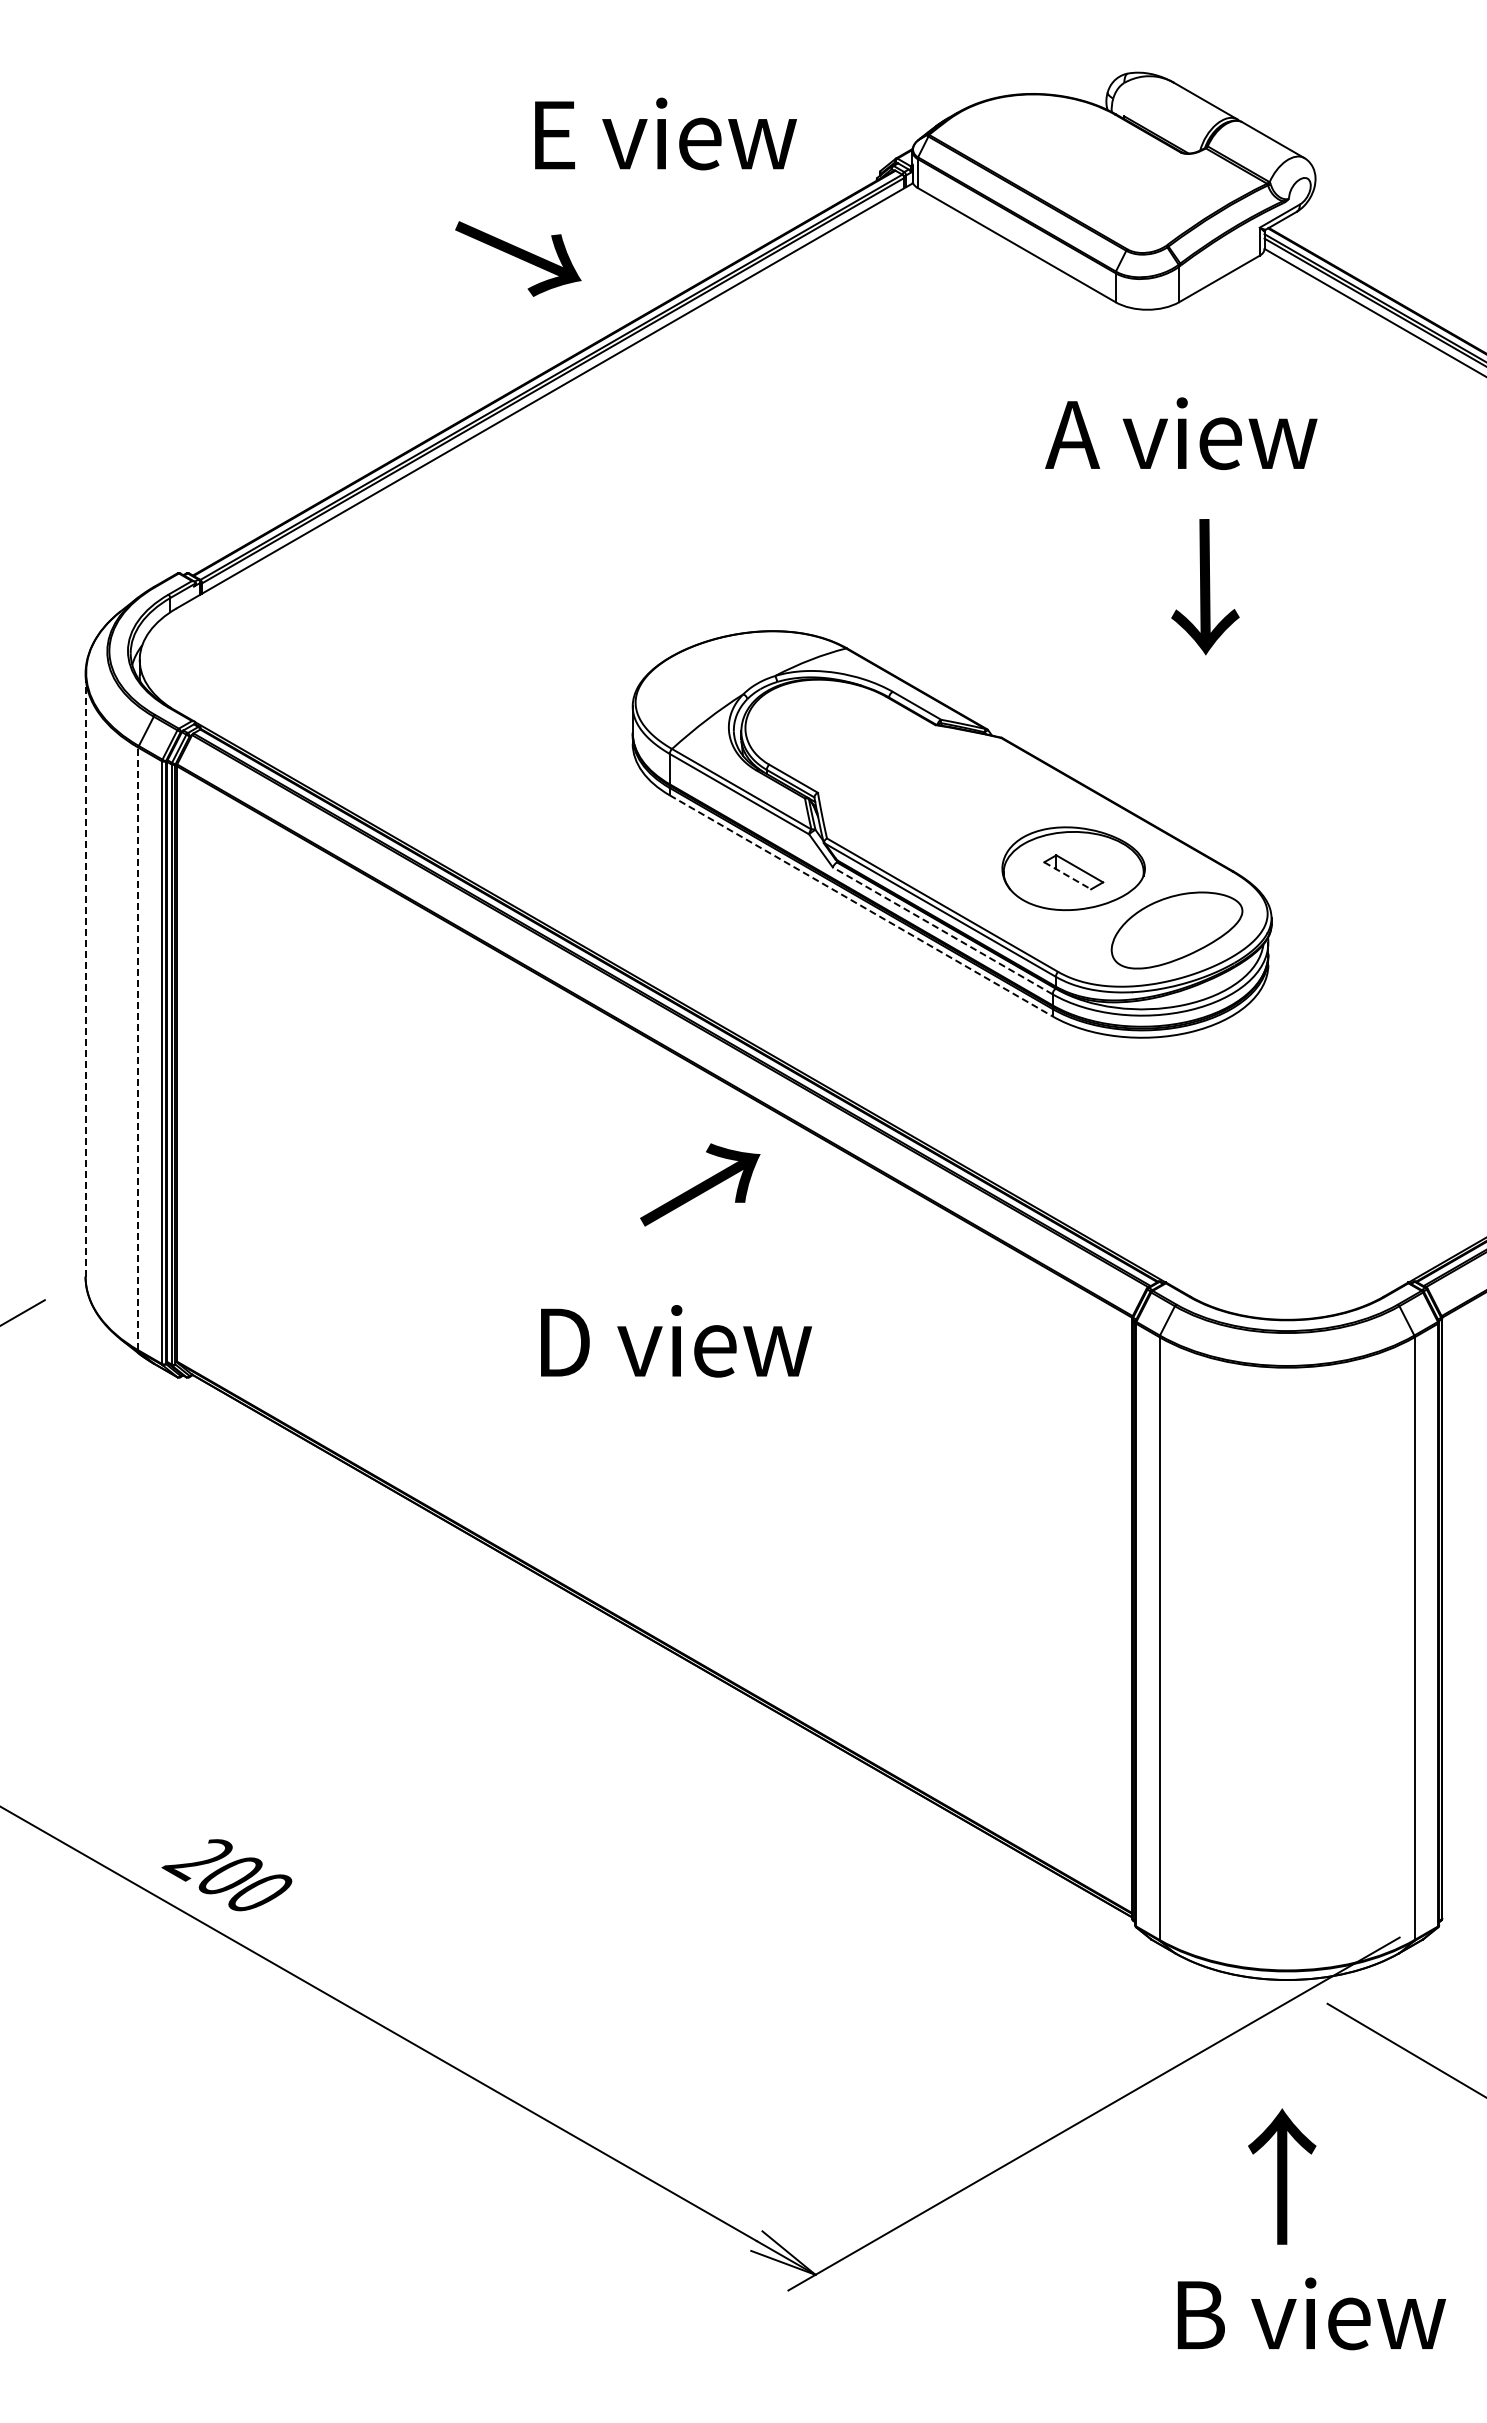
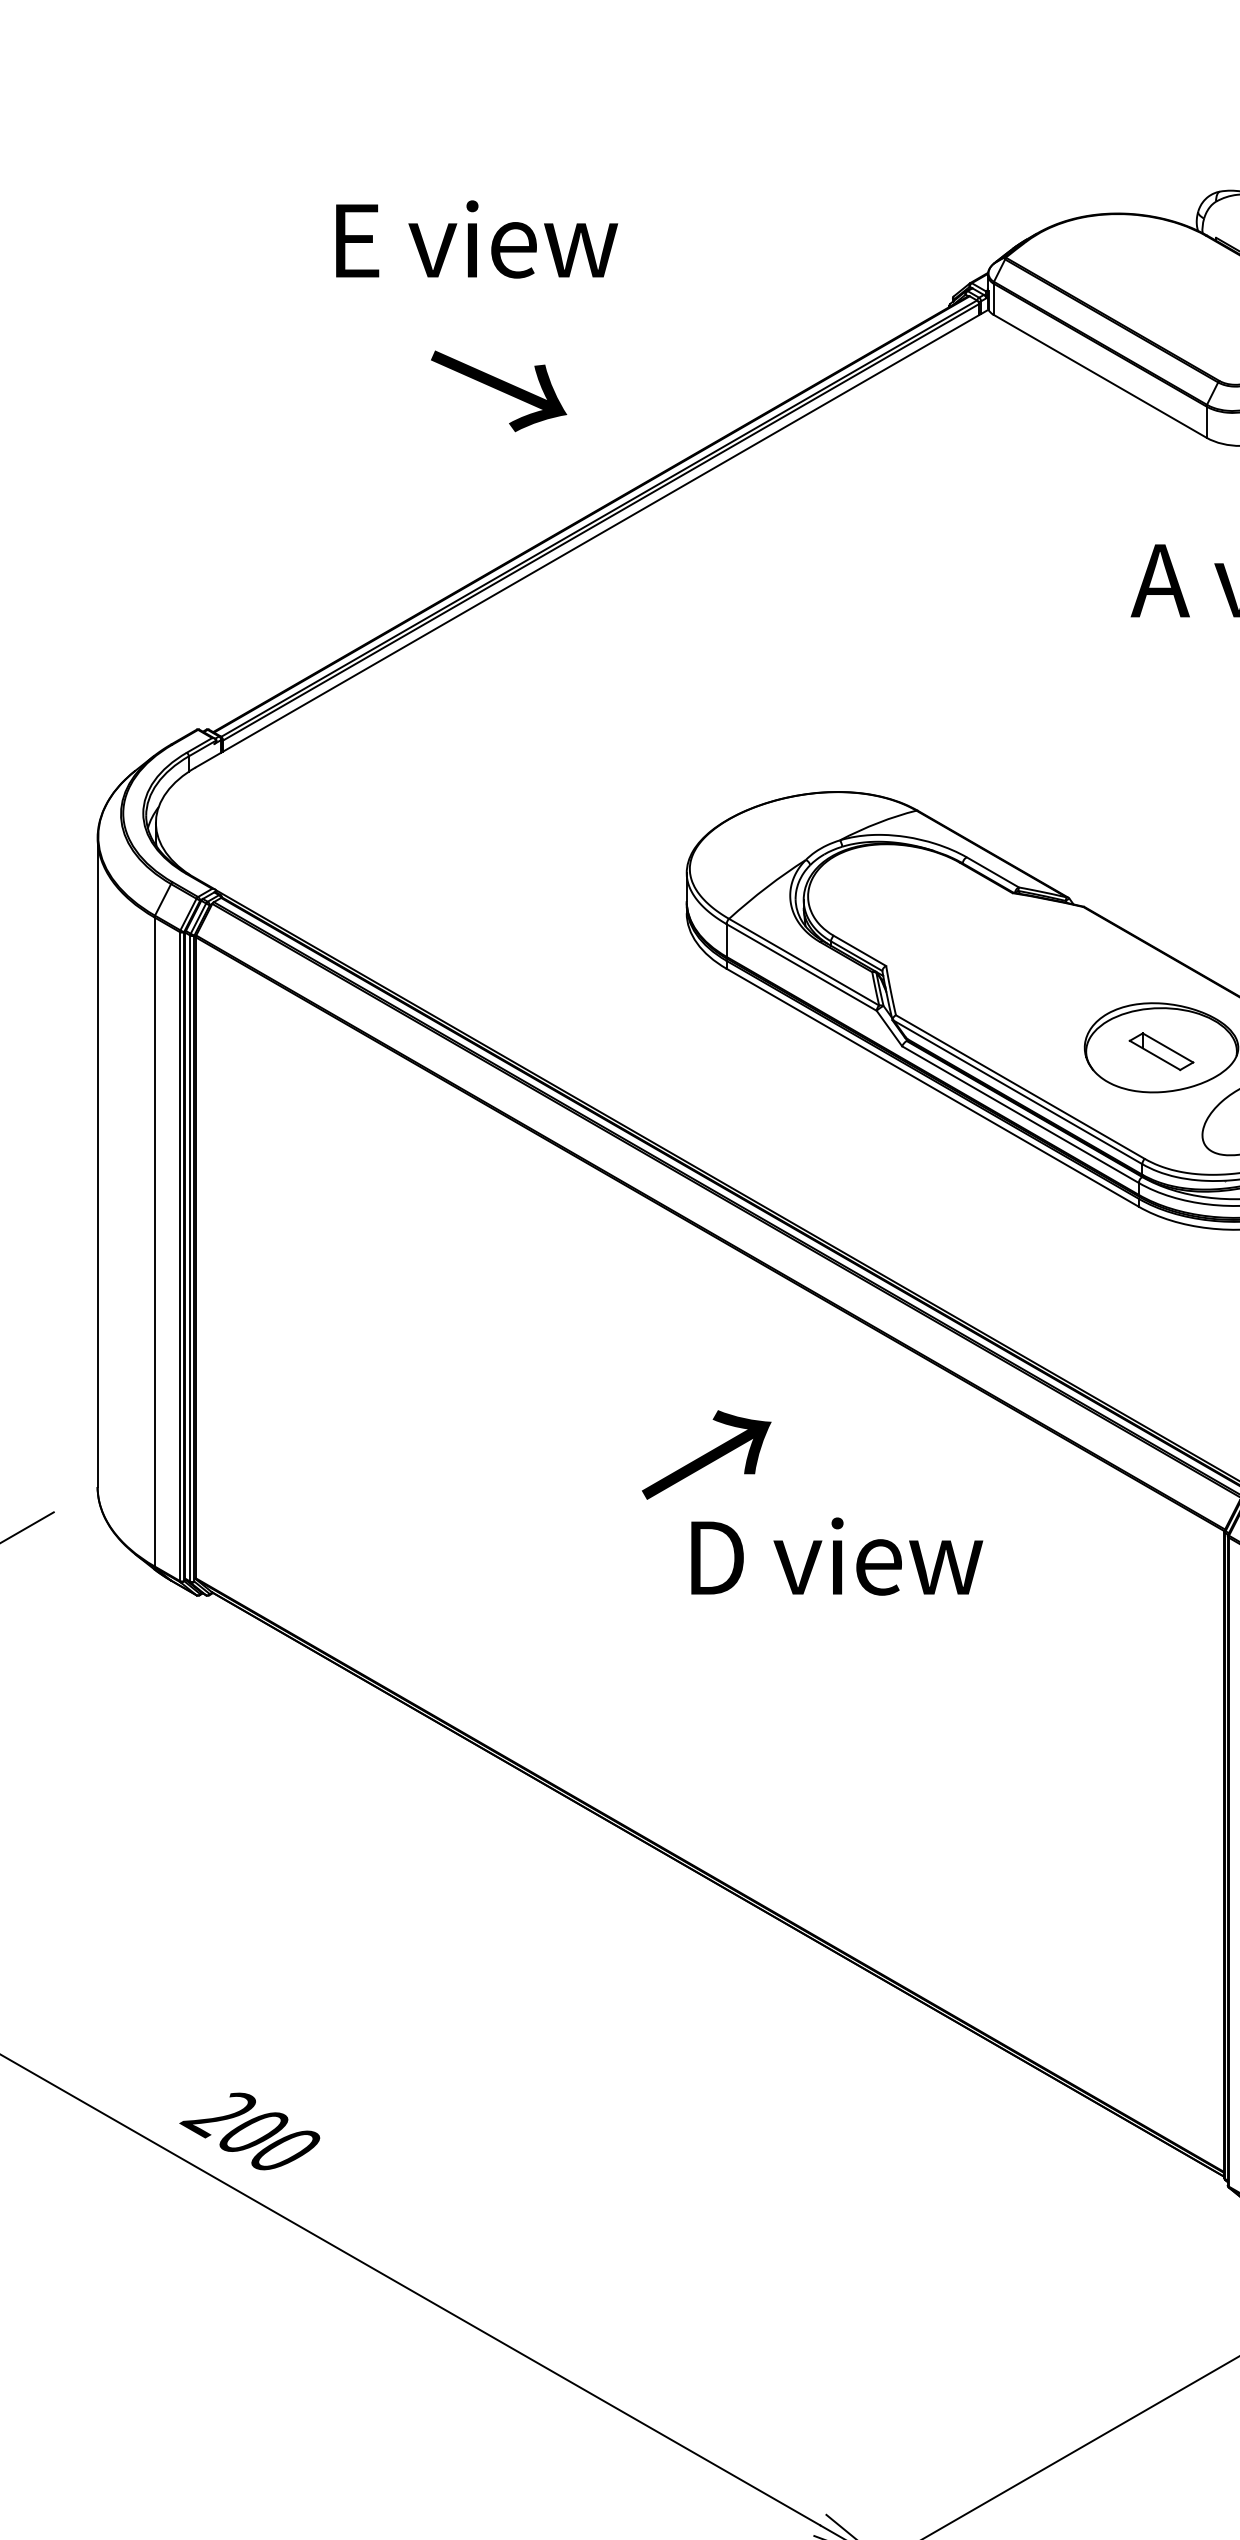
text: (665, 133) -> (476, 238), moved
text: (518, 258) -> (499, 390), moved
line: (1068, 876) -> (1155, 1056), dashed -> solid
line: (861, 906) -> (933, 1088), dashed -> solid
line: (942, 930) -> (1020, 1114), dashed -> solid
line: (85, 974) -> (97, 1161), dashed -> solid
line: (138, 1048) -> (154, 1241), dashed -> solid
text: (700, 1184) -> (706, 1454), moved
text: (676, 1341) -> (837, 1556), moved

